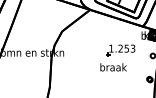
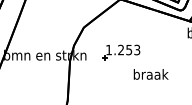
part: (120, 50) -> (120, 52), moved

